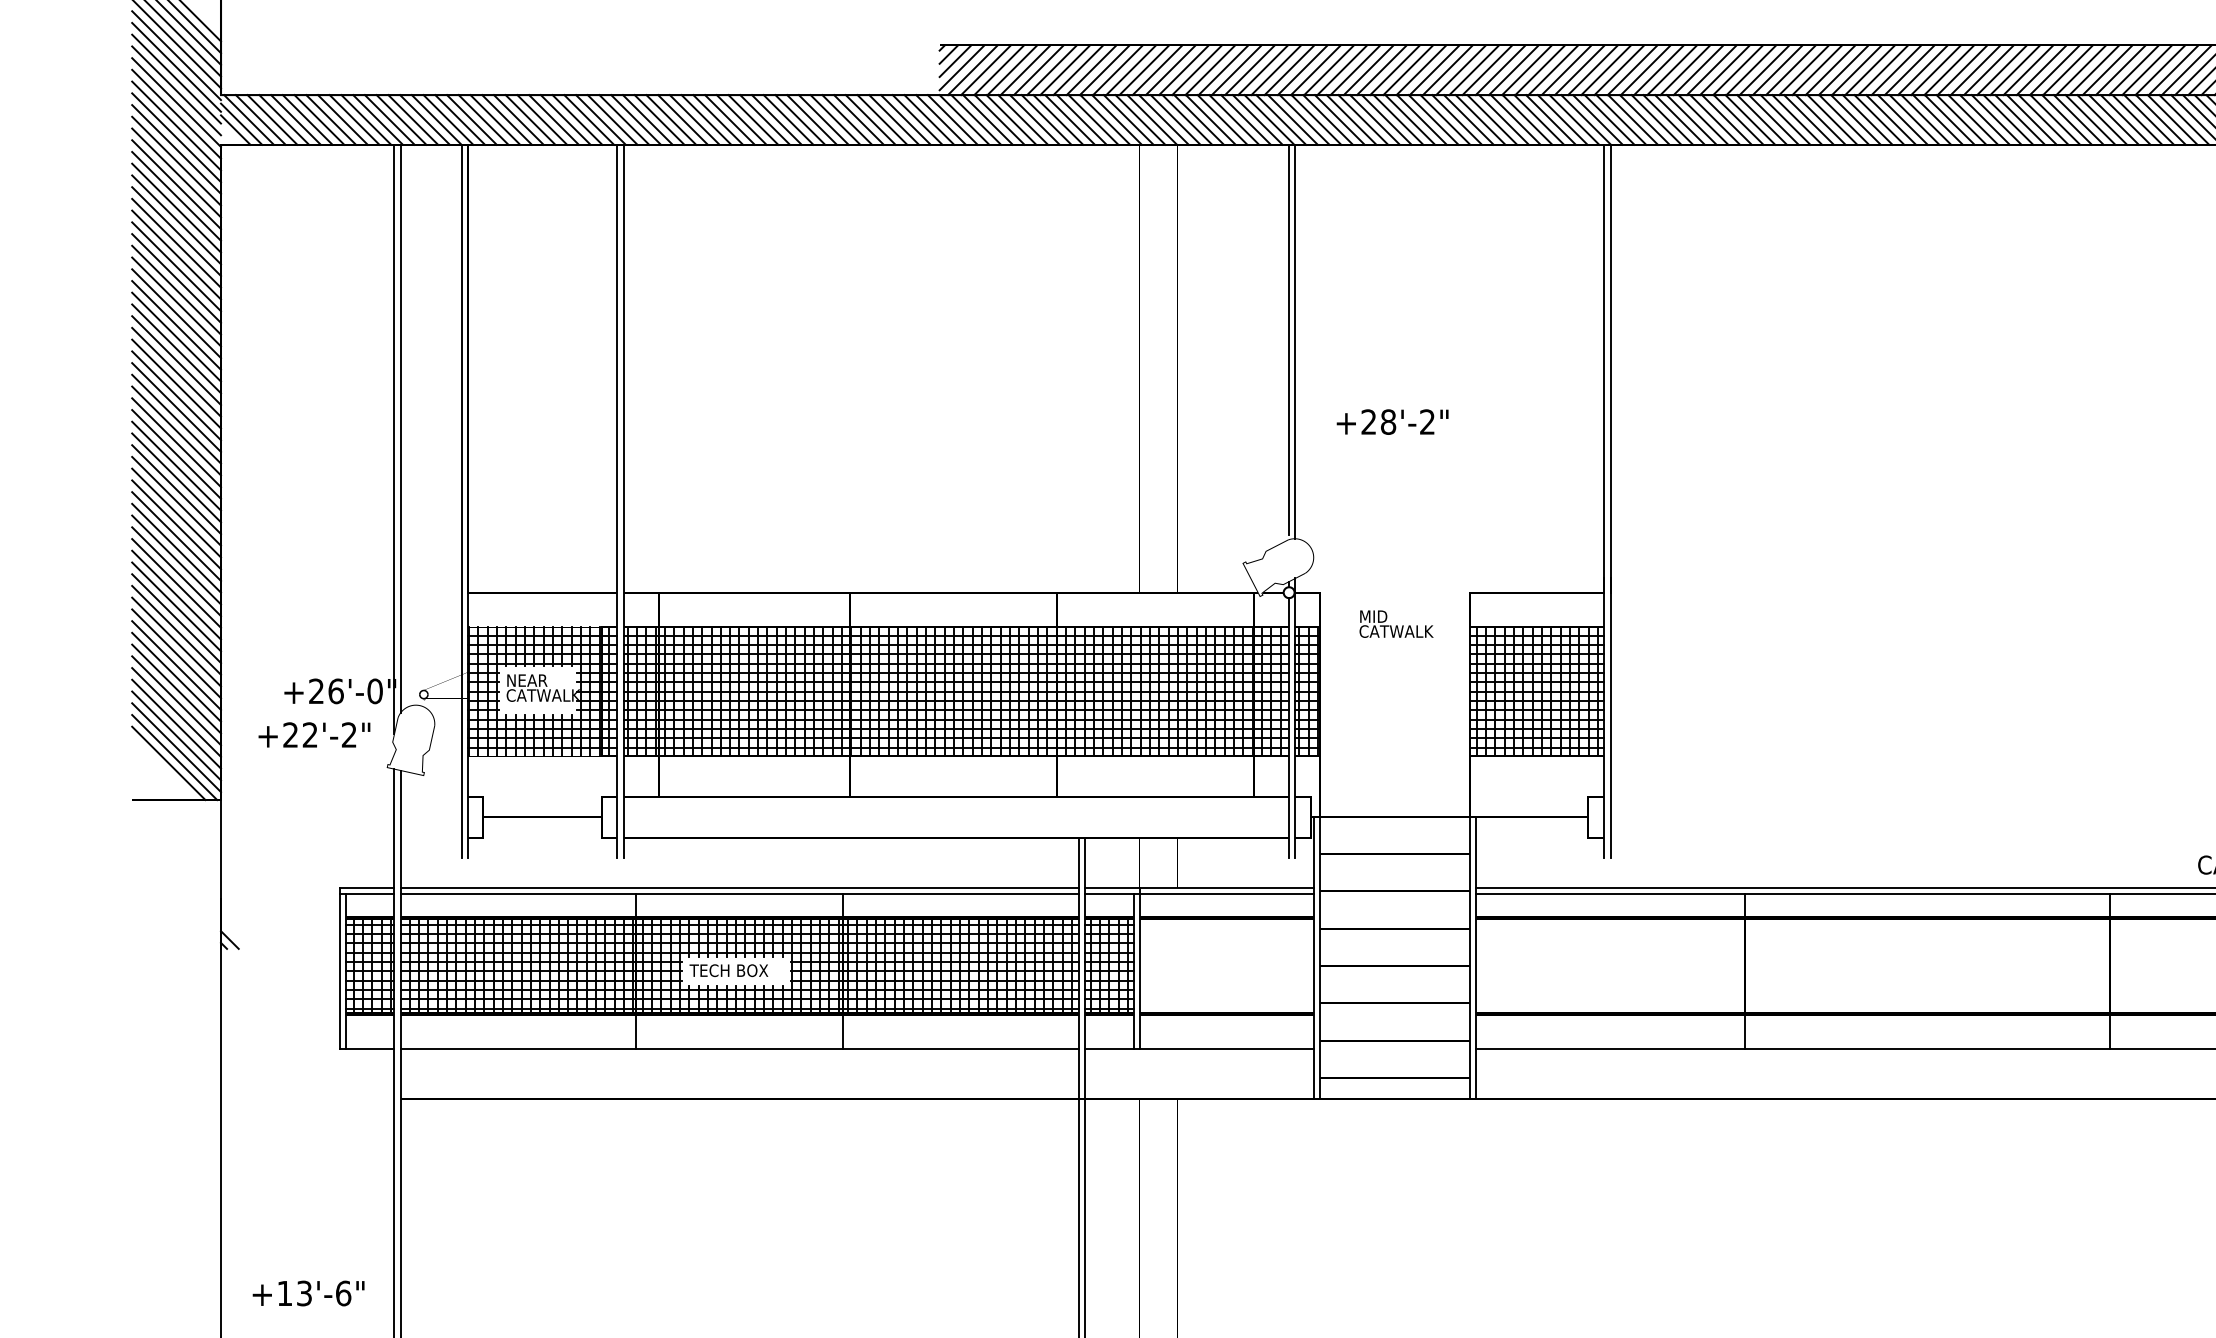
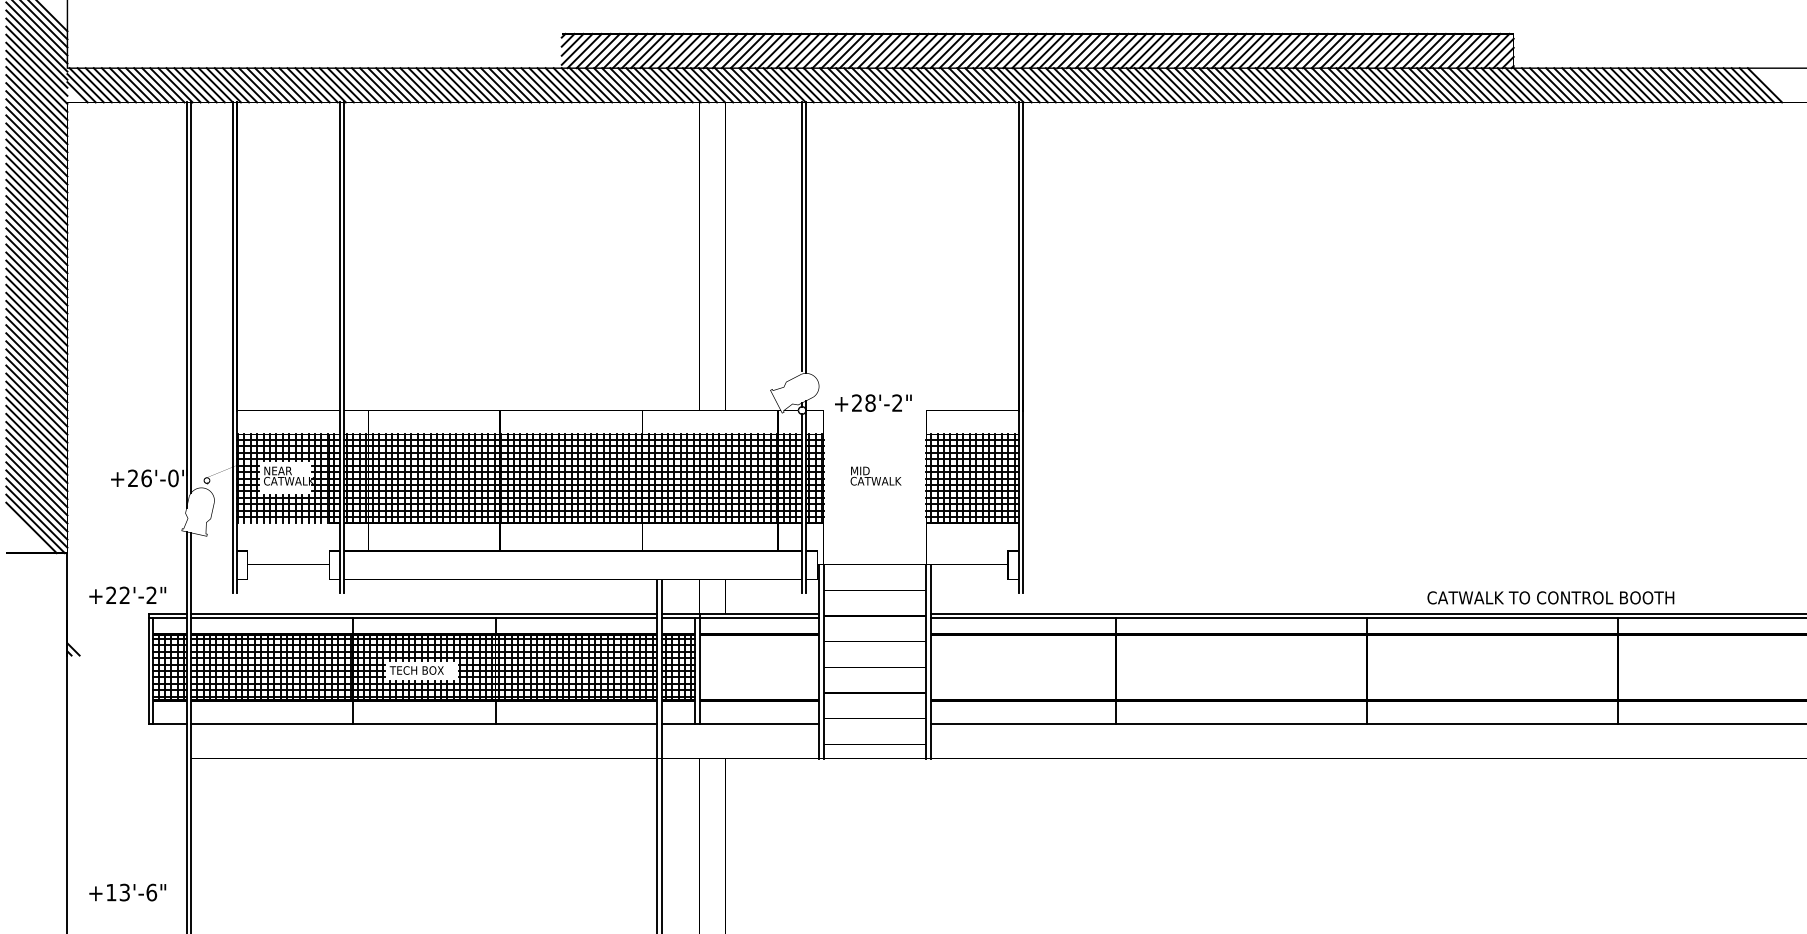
text: (1392, 421) -> (873, 402), moved
text: (1395, 623) -> (875, 475), moved
text: (314, 733) -> (127, 594), moved

